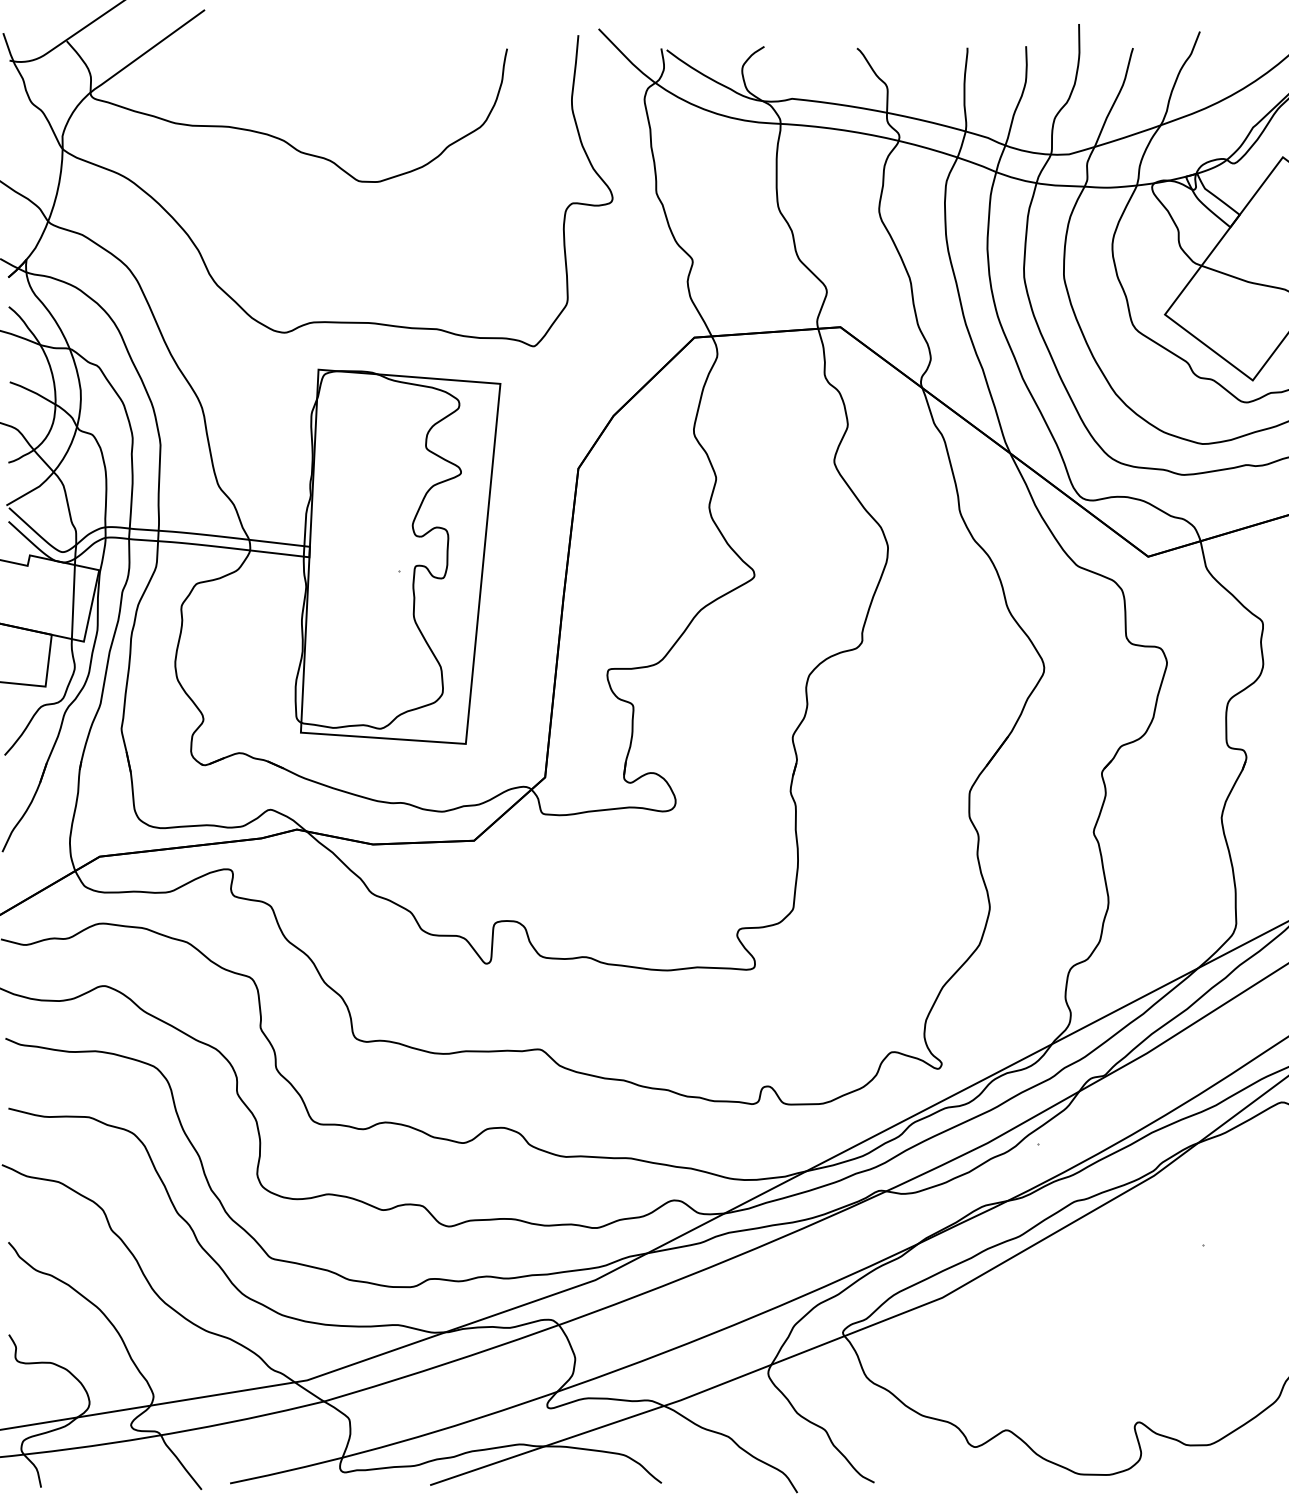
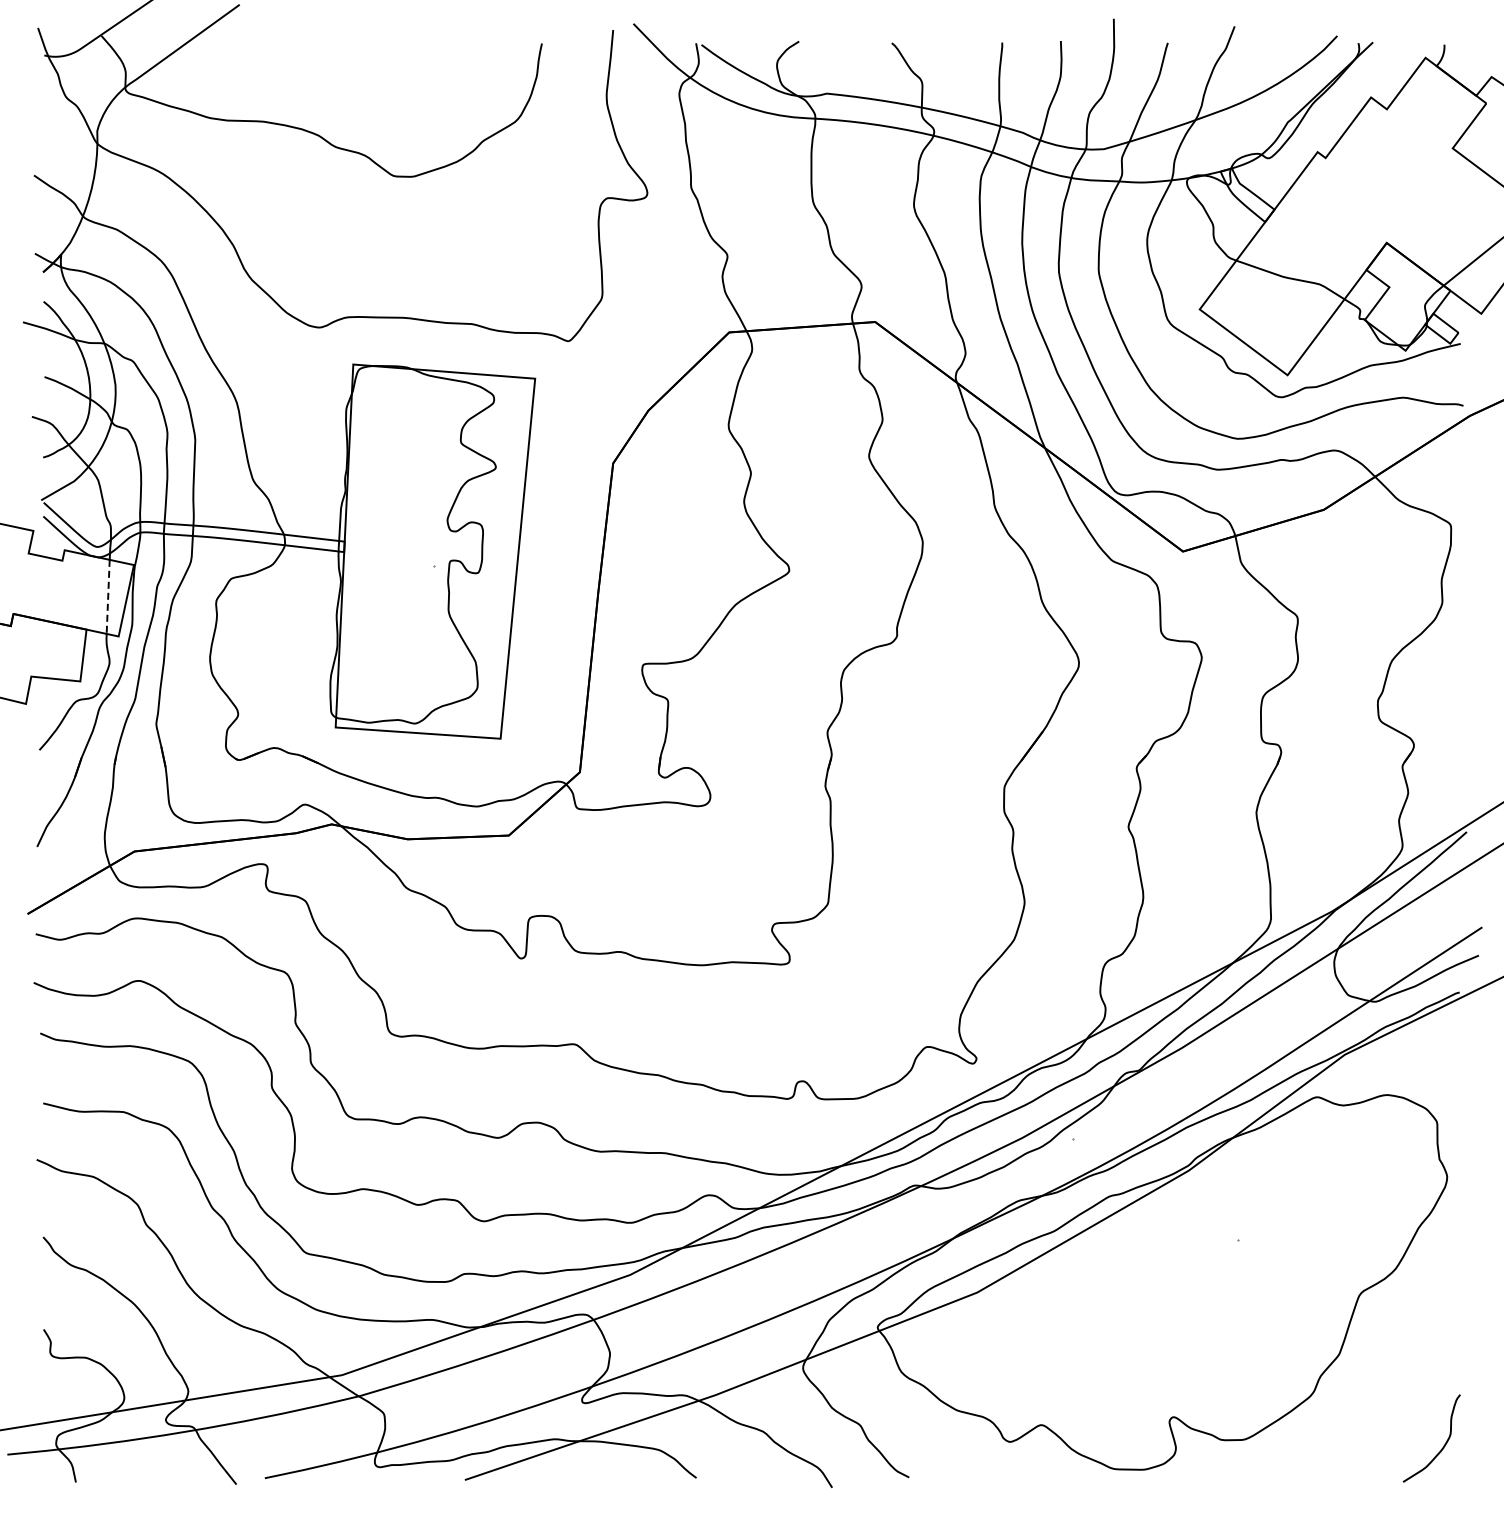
line: (73, 602) -> (108, 597), solid -> dashed

